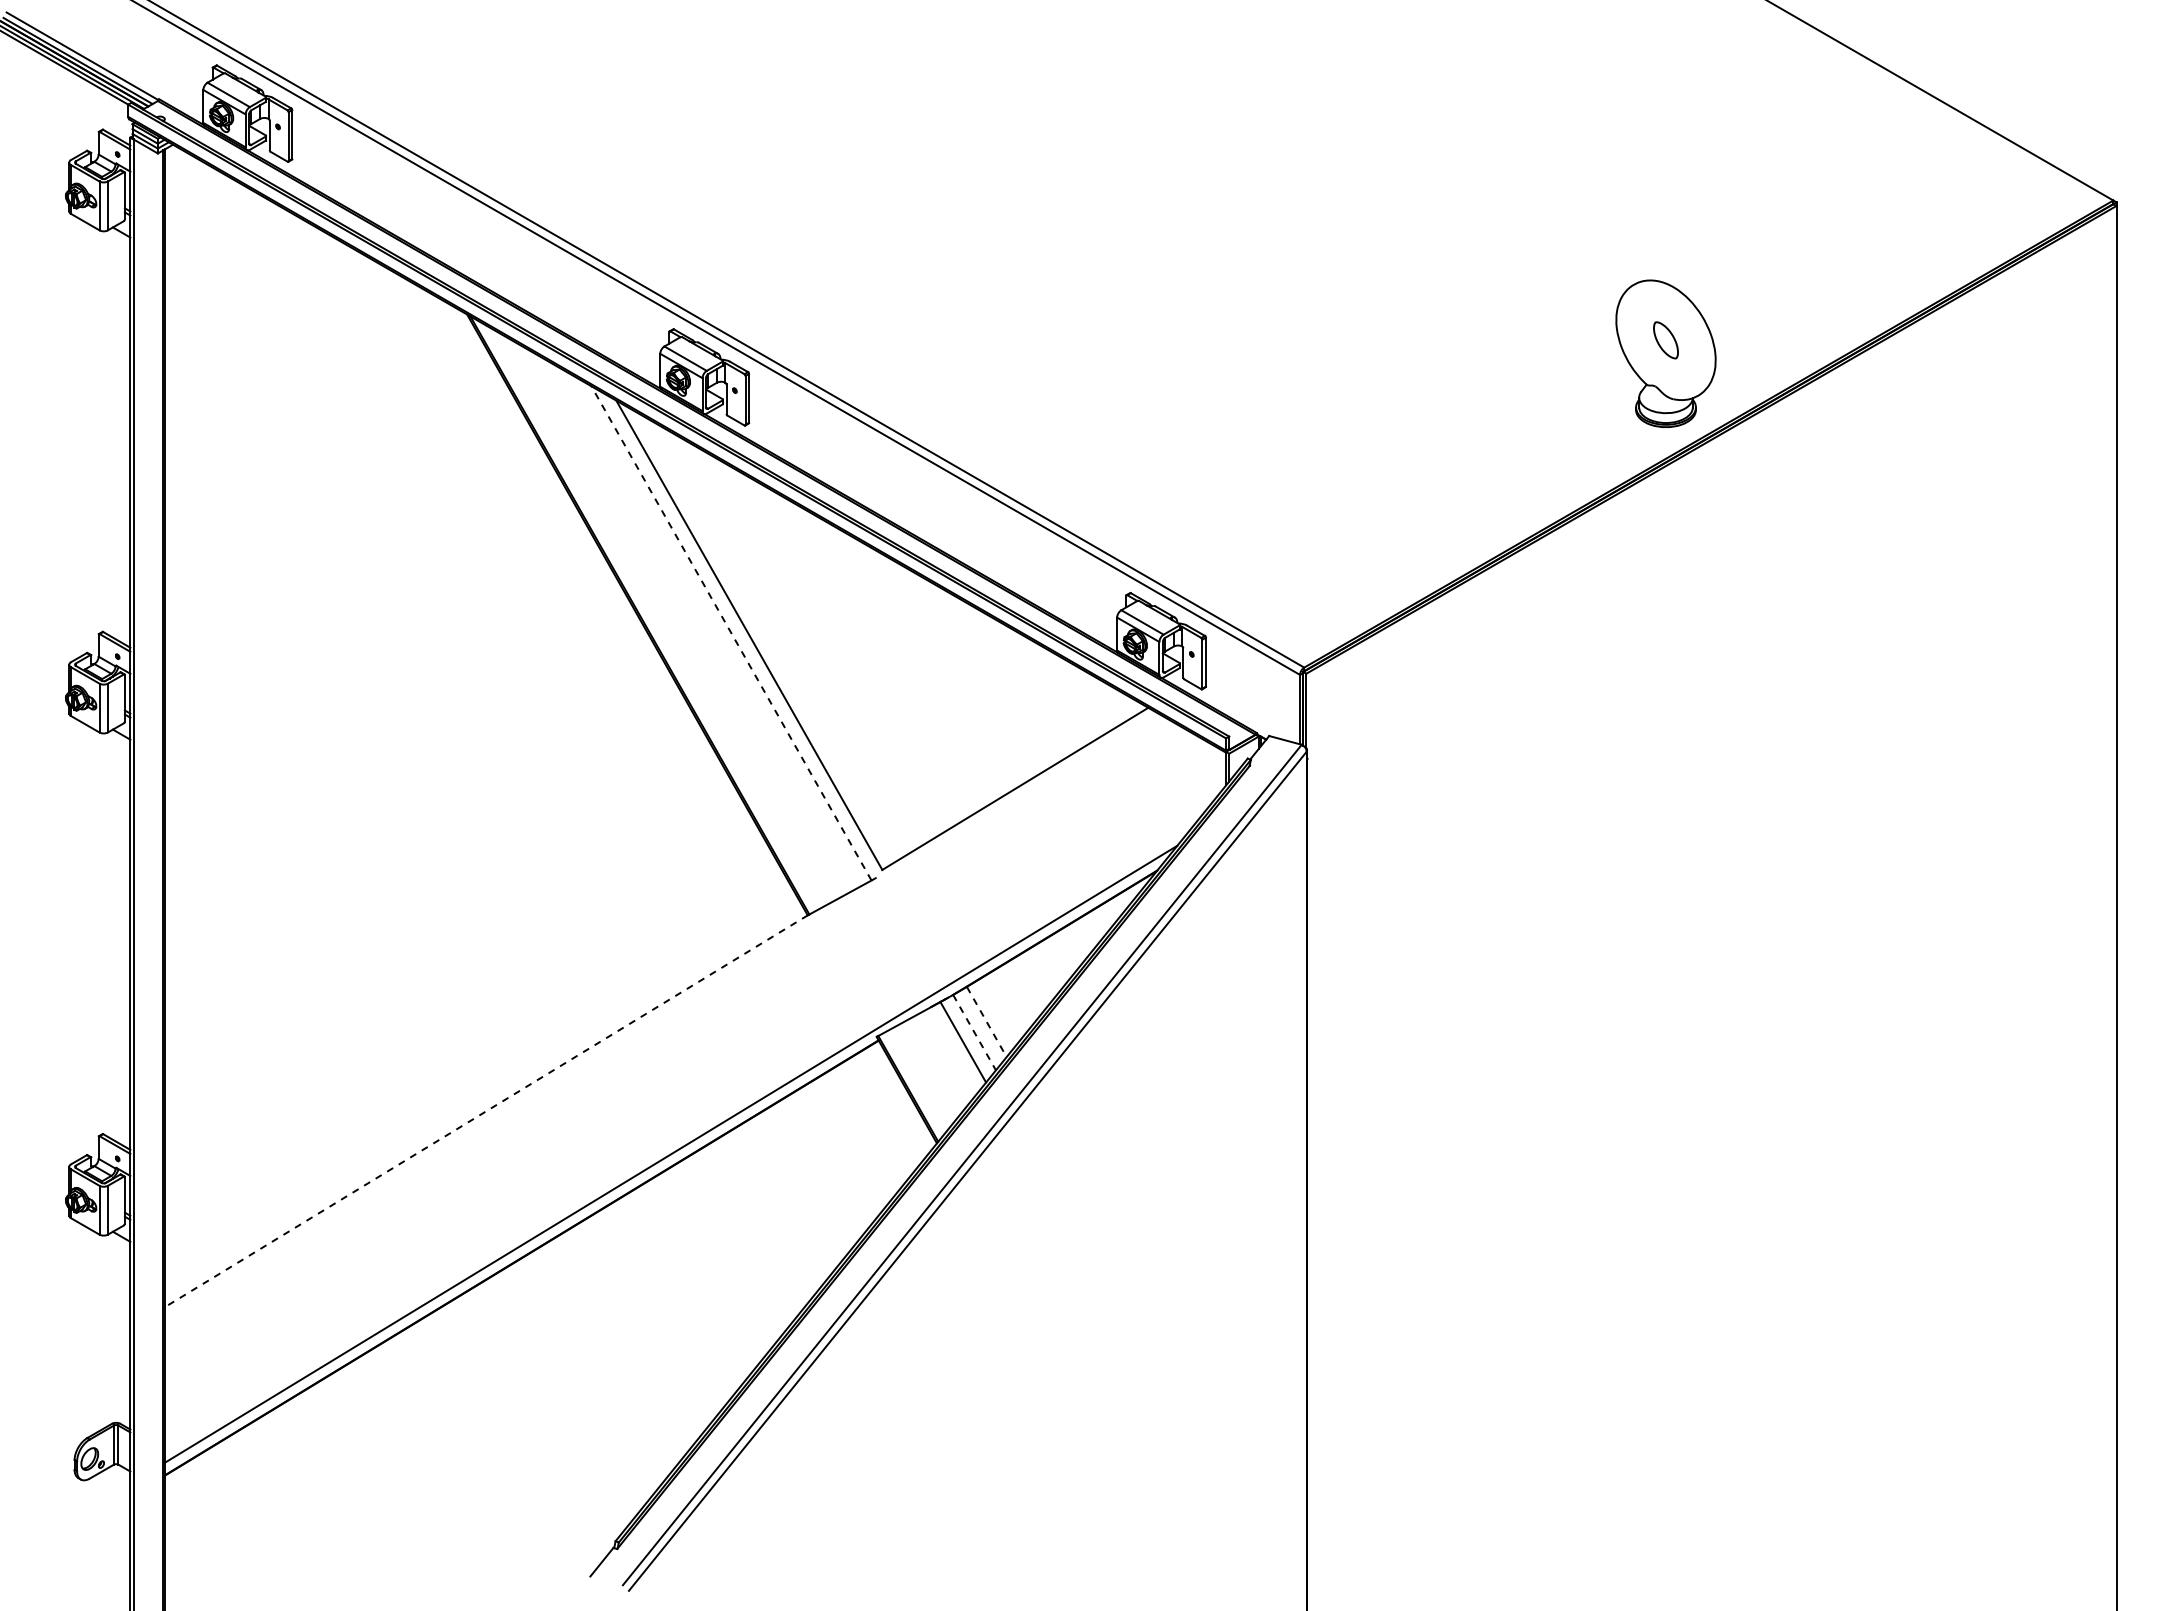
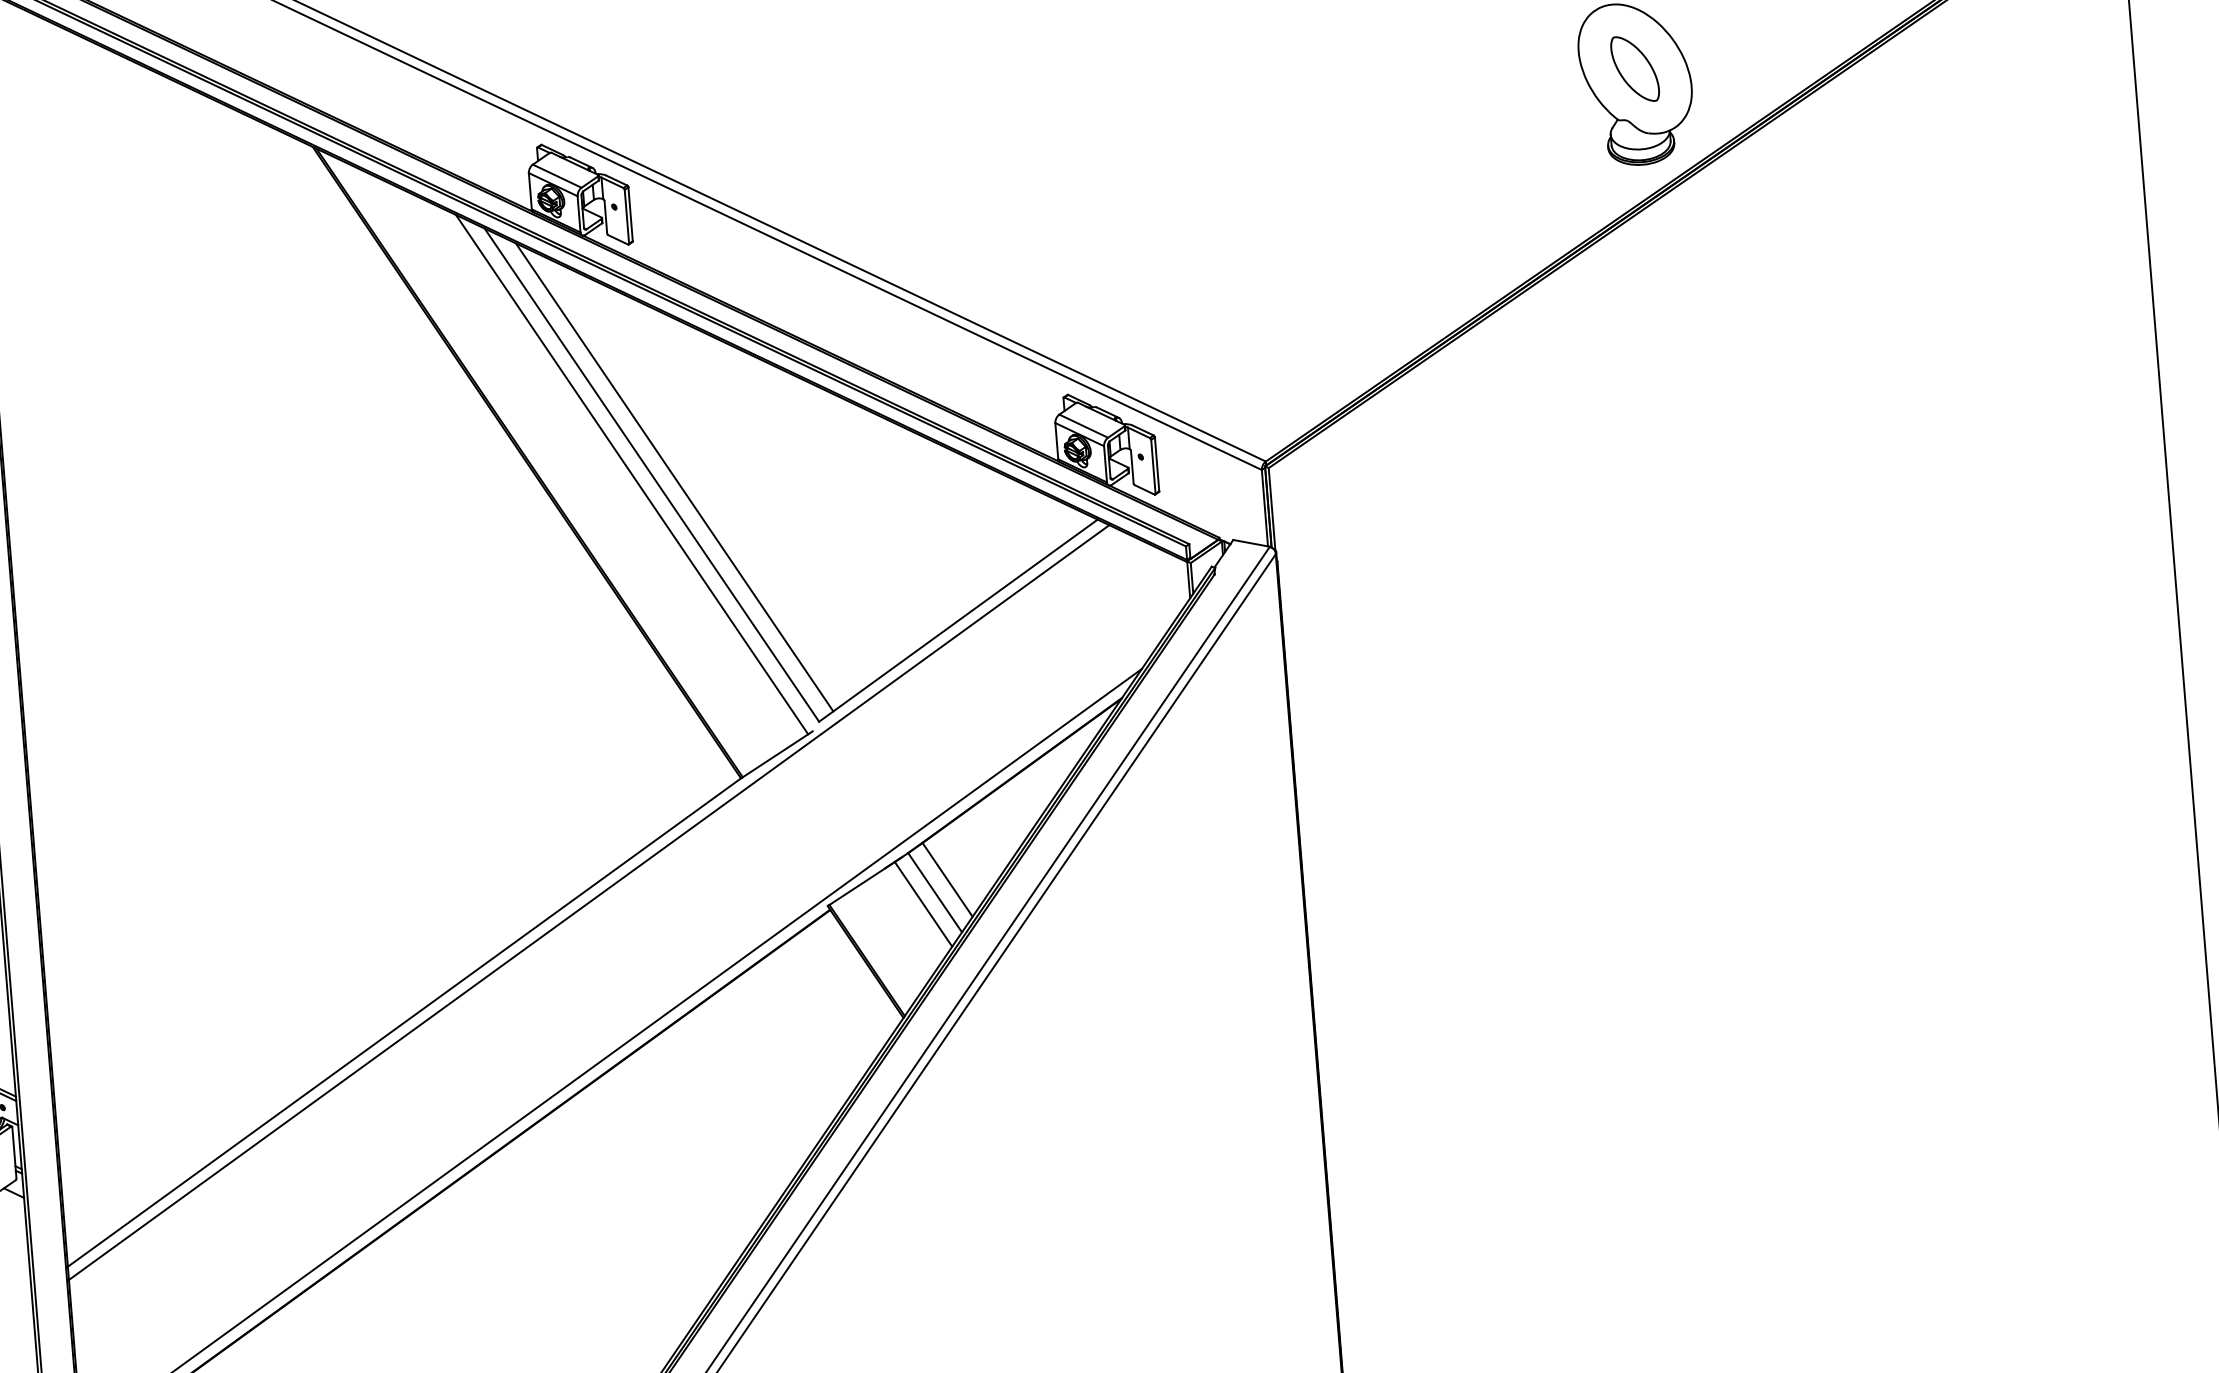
part: (1665, 340) -> (1634, 69), size x1.67
line: (731, 632) -> (632, 473), dashed -> solid
line: (769, 638) -> (674, 476), added
line: (661, 1016) -> (588, 902), added
line: (987, 1022) -> (948, 880), dashed -> solid
line: (974, 1033) -> (935, 893), dashed -> solid
line: (486, 1111) -> (404, 1022), dashed -> solid

